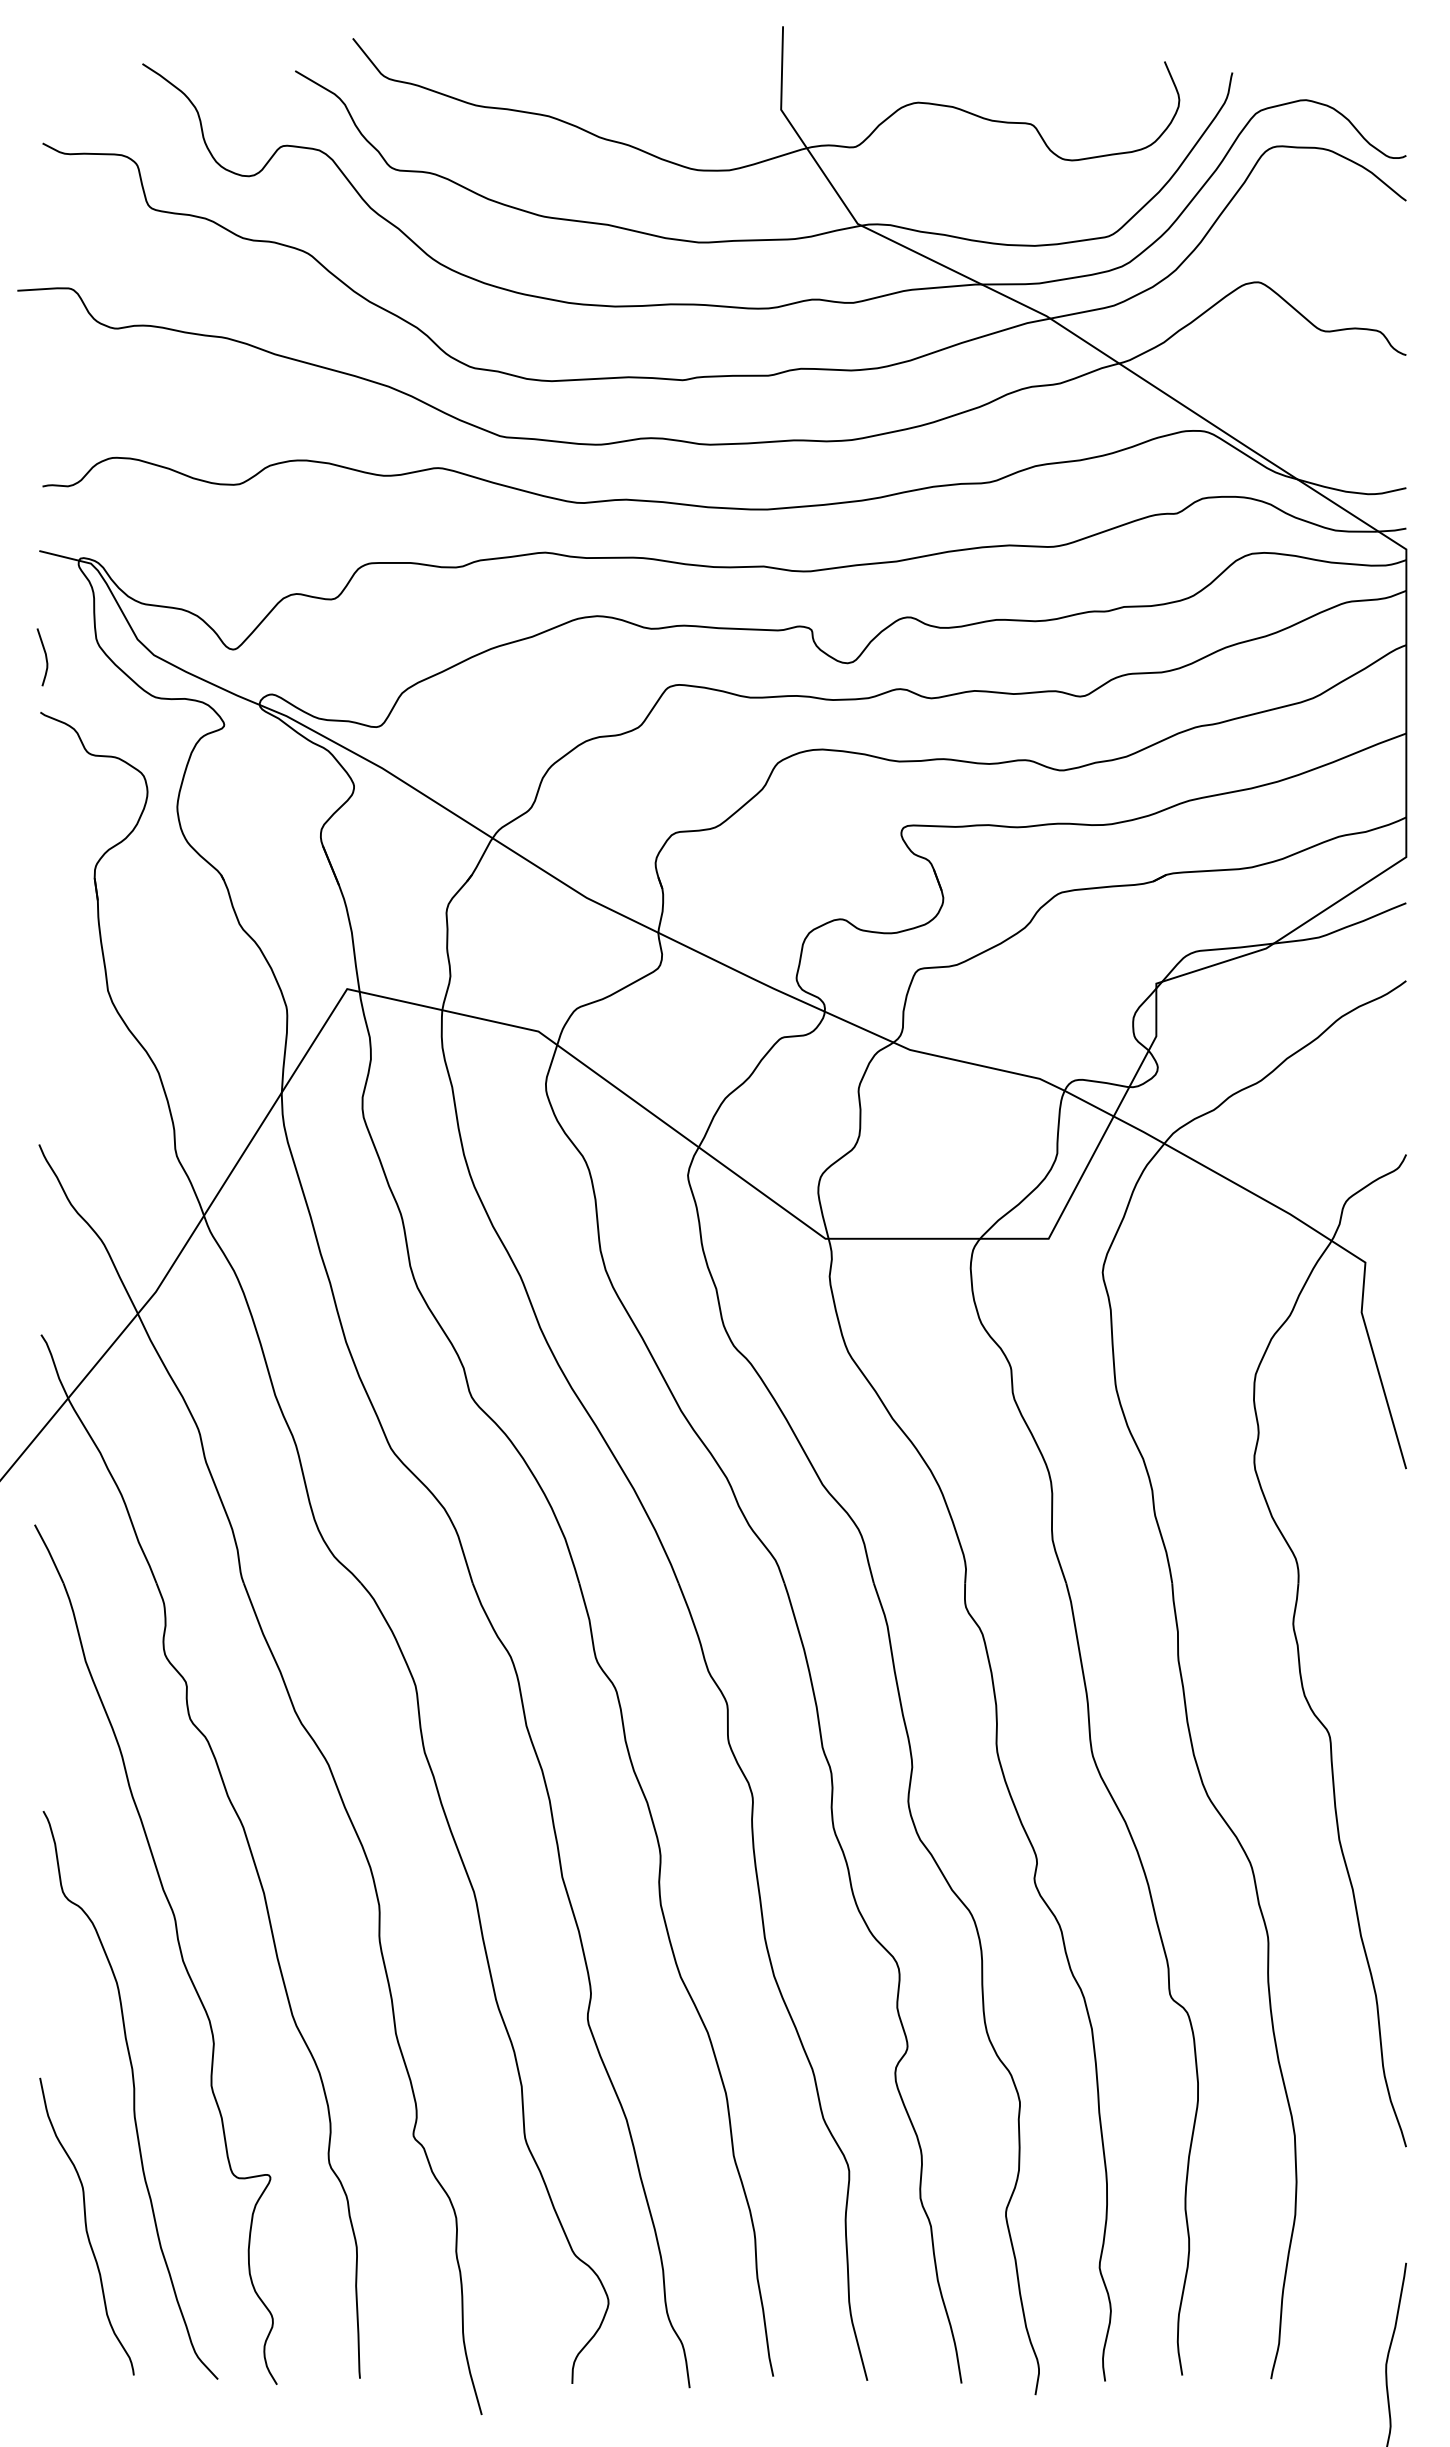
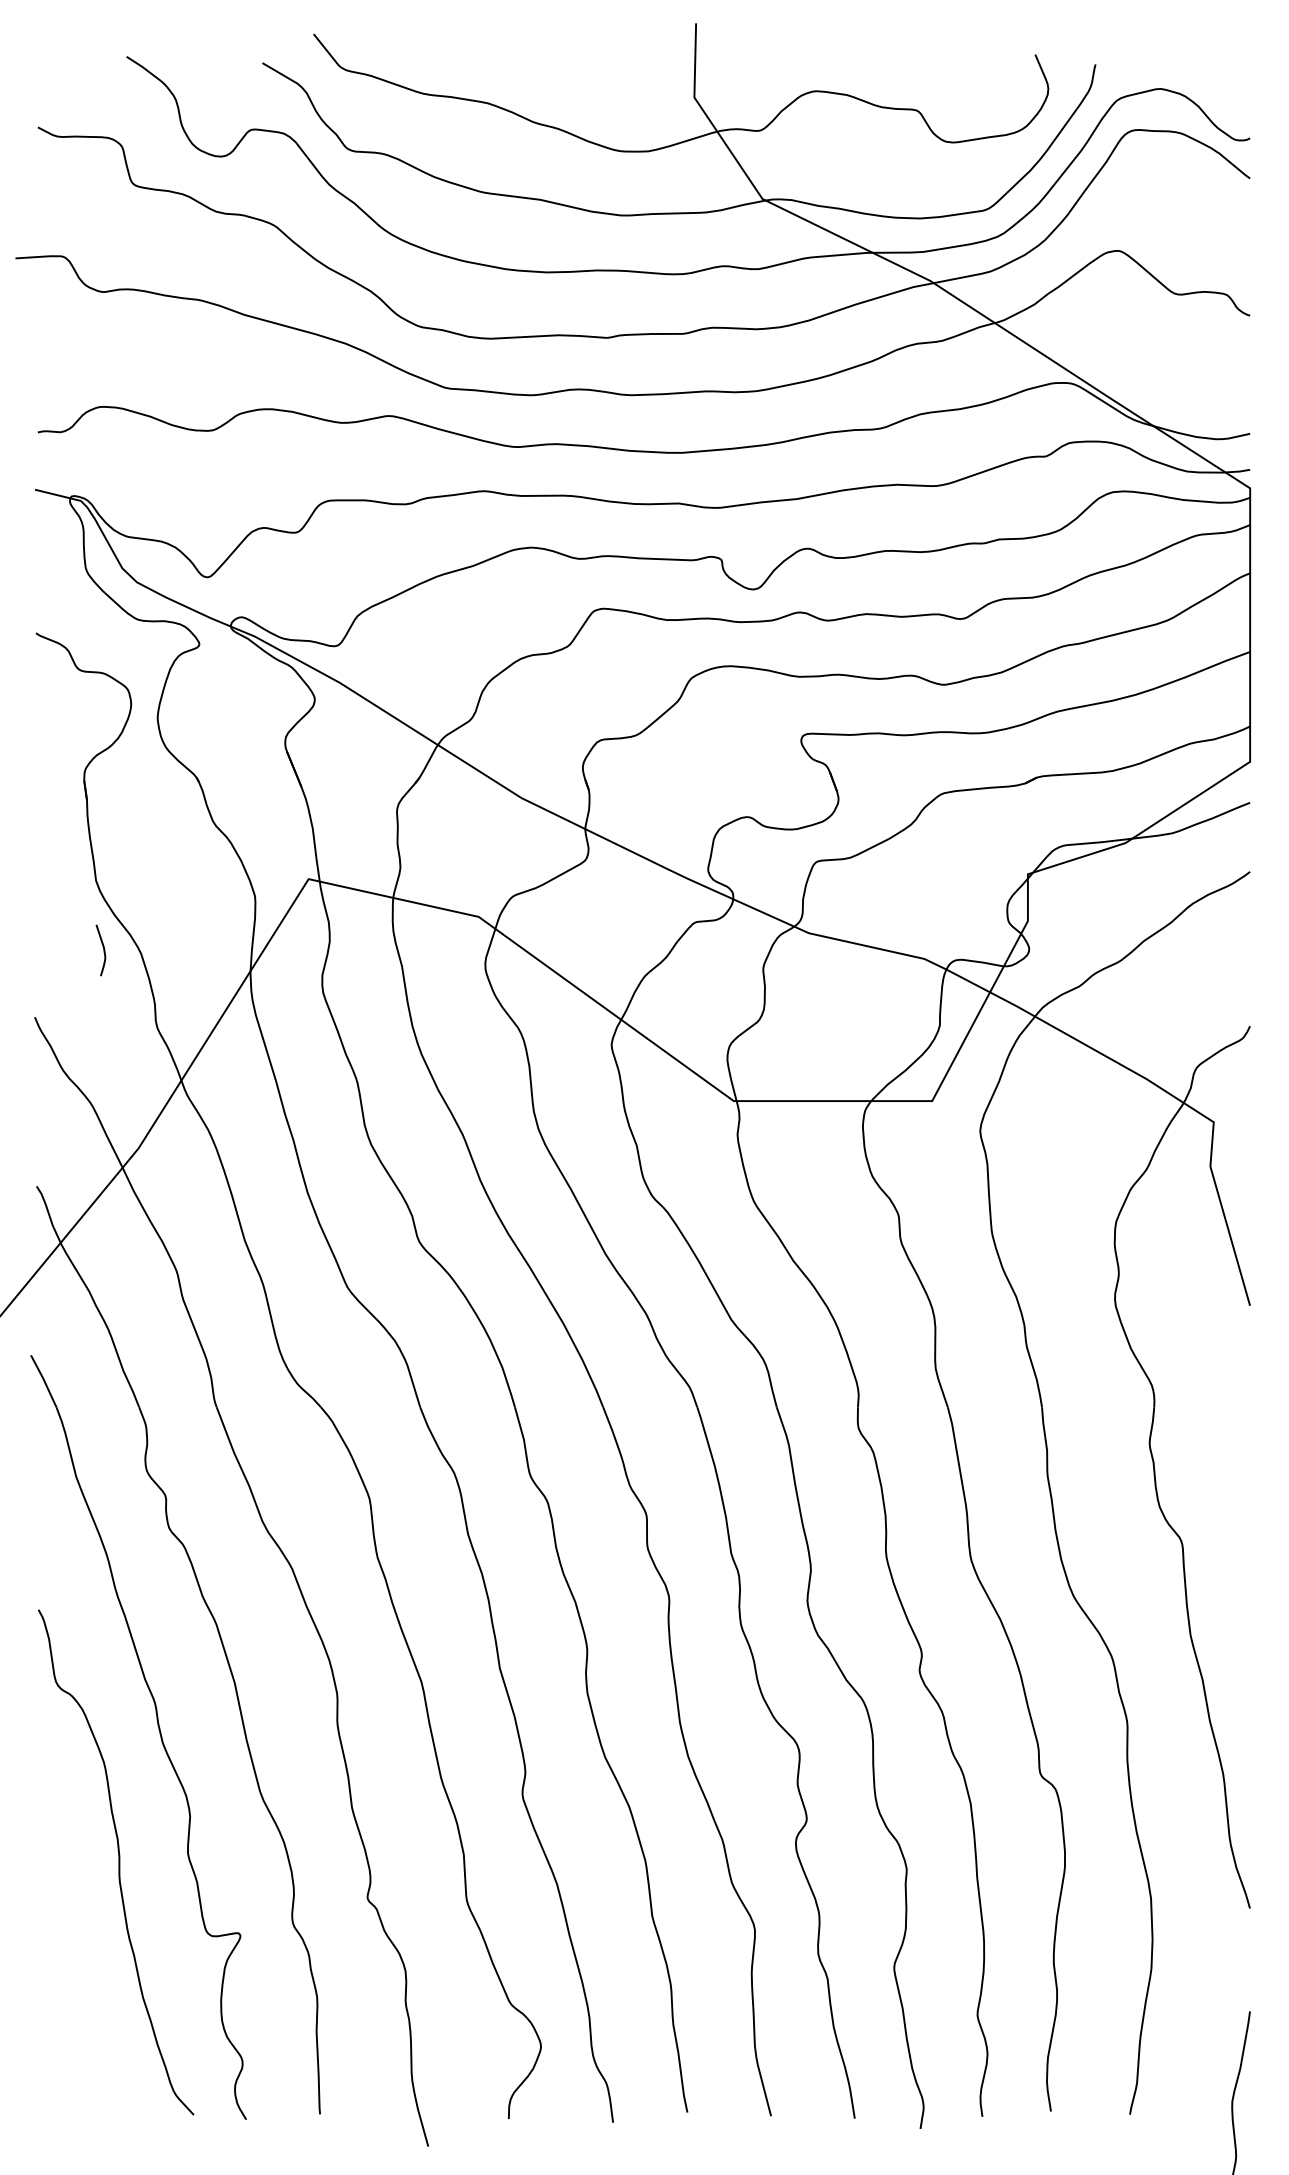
curve: (45, 657) -> (103, 950), moved
curve: (86, 2226) -> (76, 1979), removed

